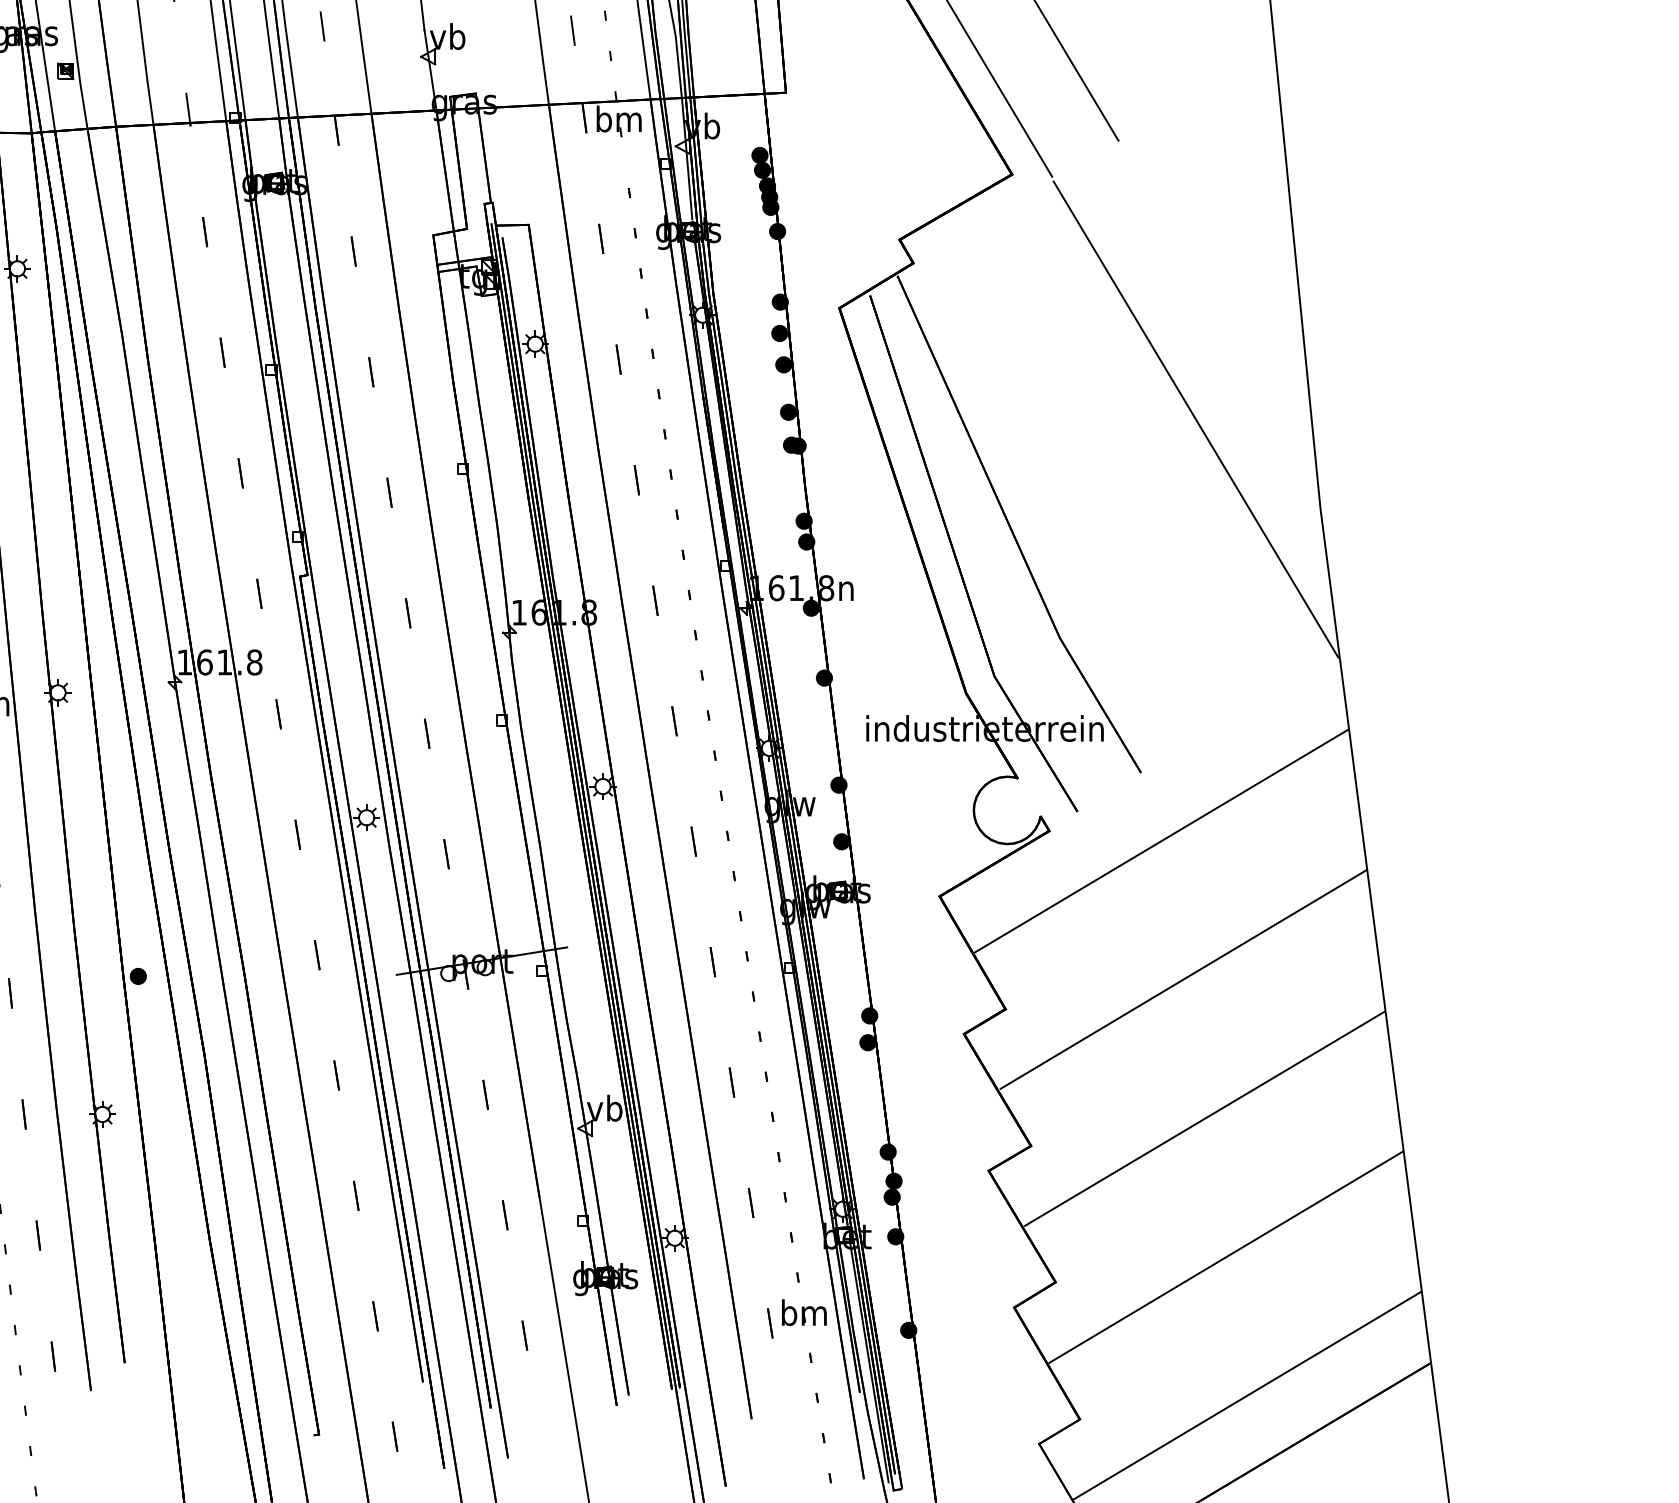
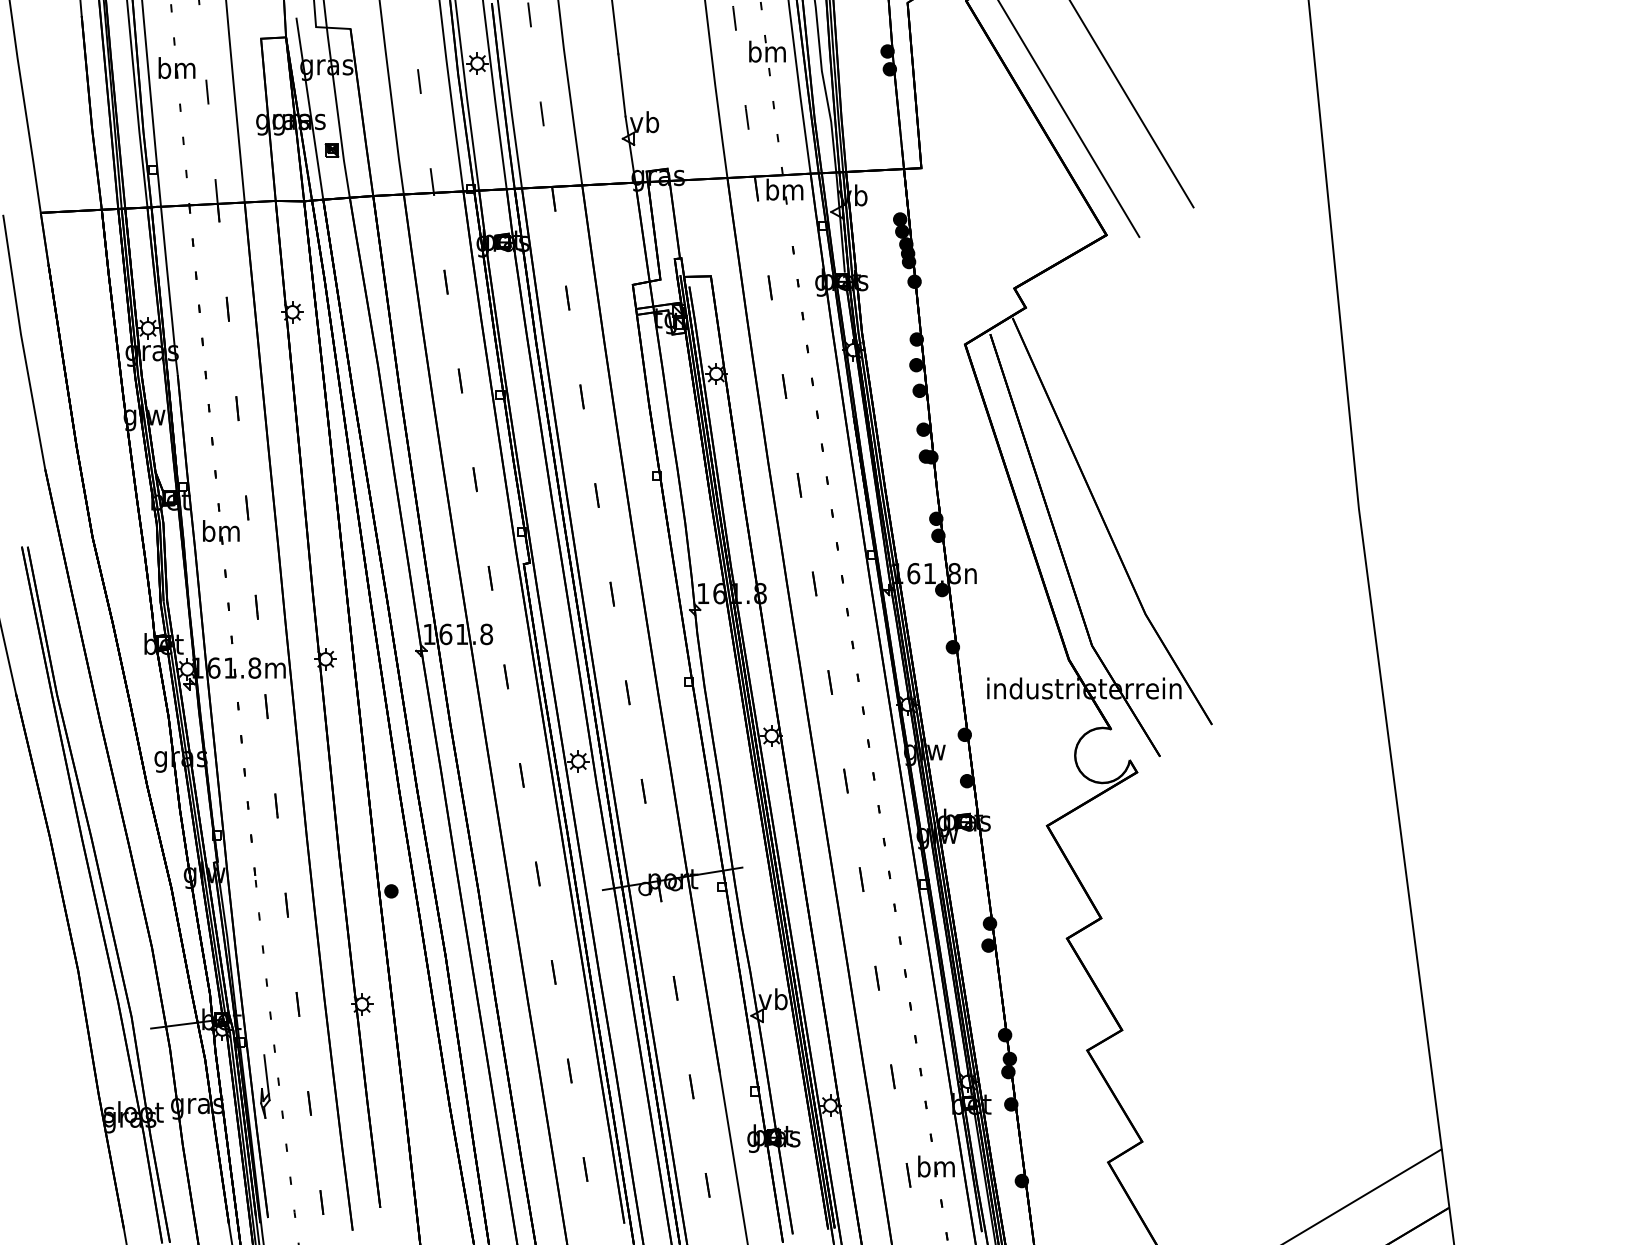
line: (1195, 419) -> (1256, 435), removed
line: (1161, 840) -> (1228, 780), removed
line: (1183, 979) -> (1246, 893), removed
line: (1205, 1118) -> (1264, 1007), removed
line: (1225, 1256) -> (1281, 1120), removed

